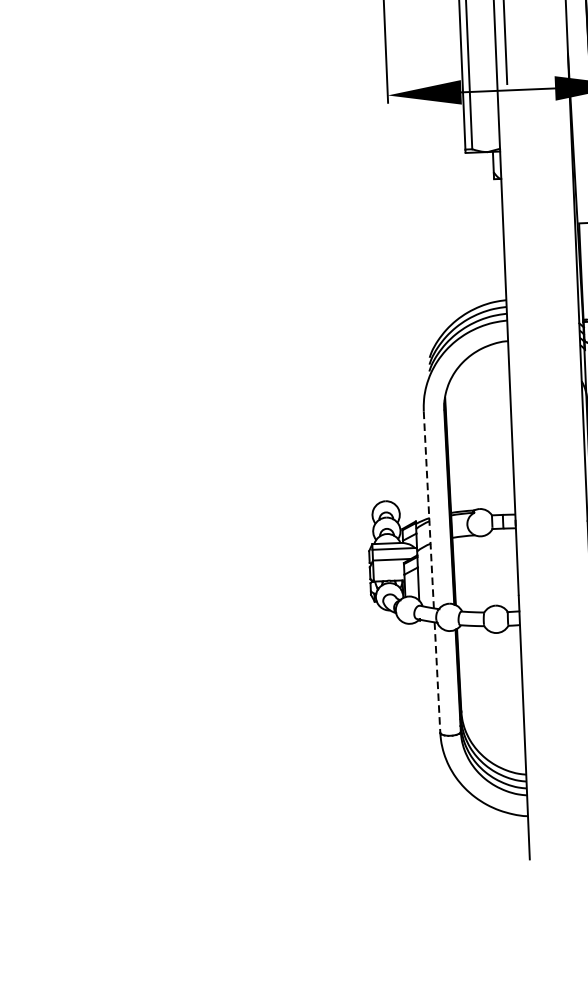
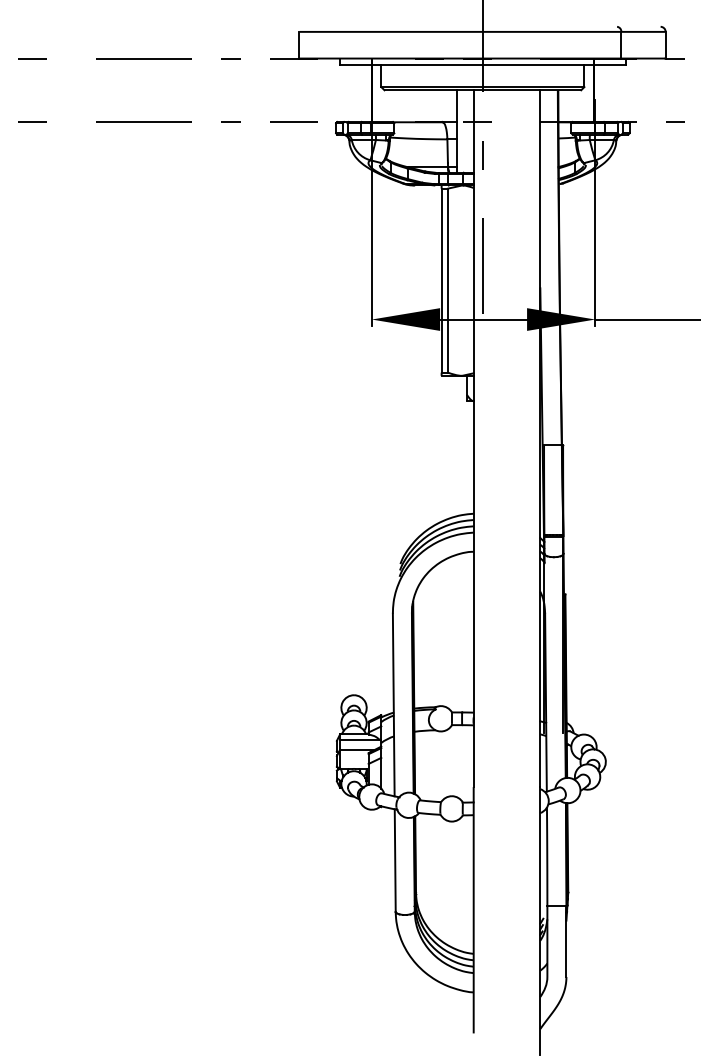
line: (428, 510) -> (393, 705), dashed -> solid
line: (437, 678) -> (395, 861), dashed -> solid

